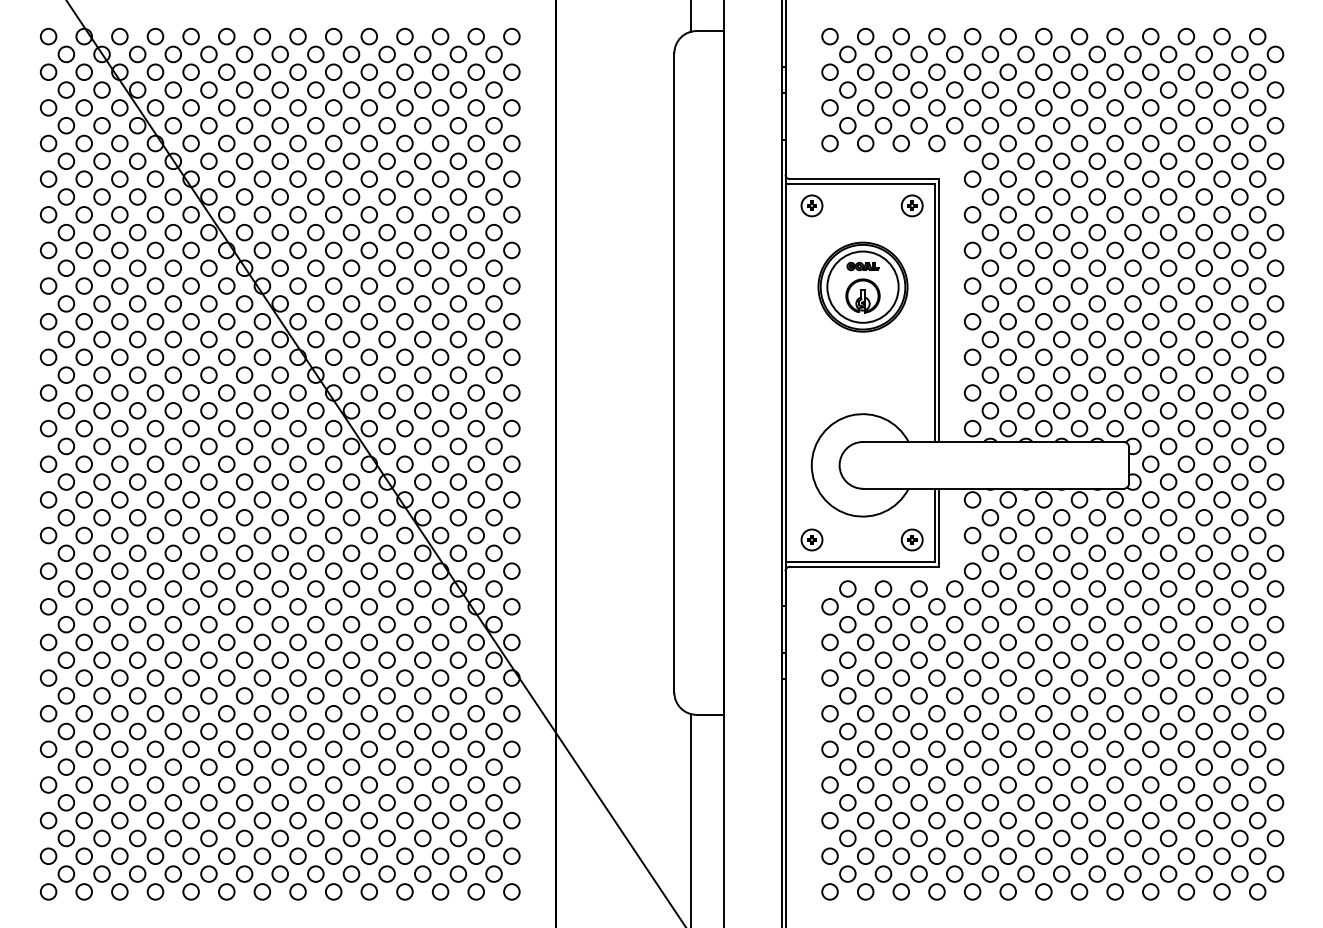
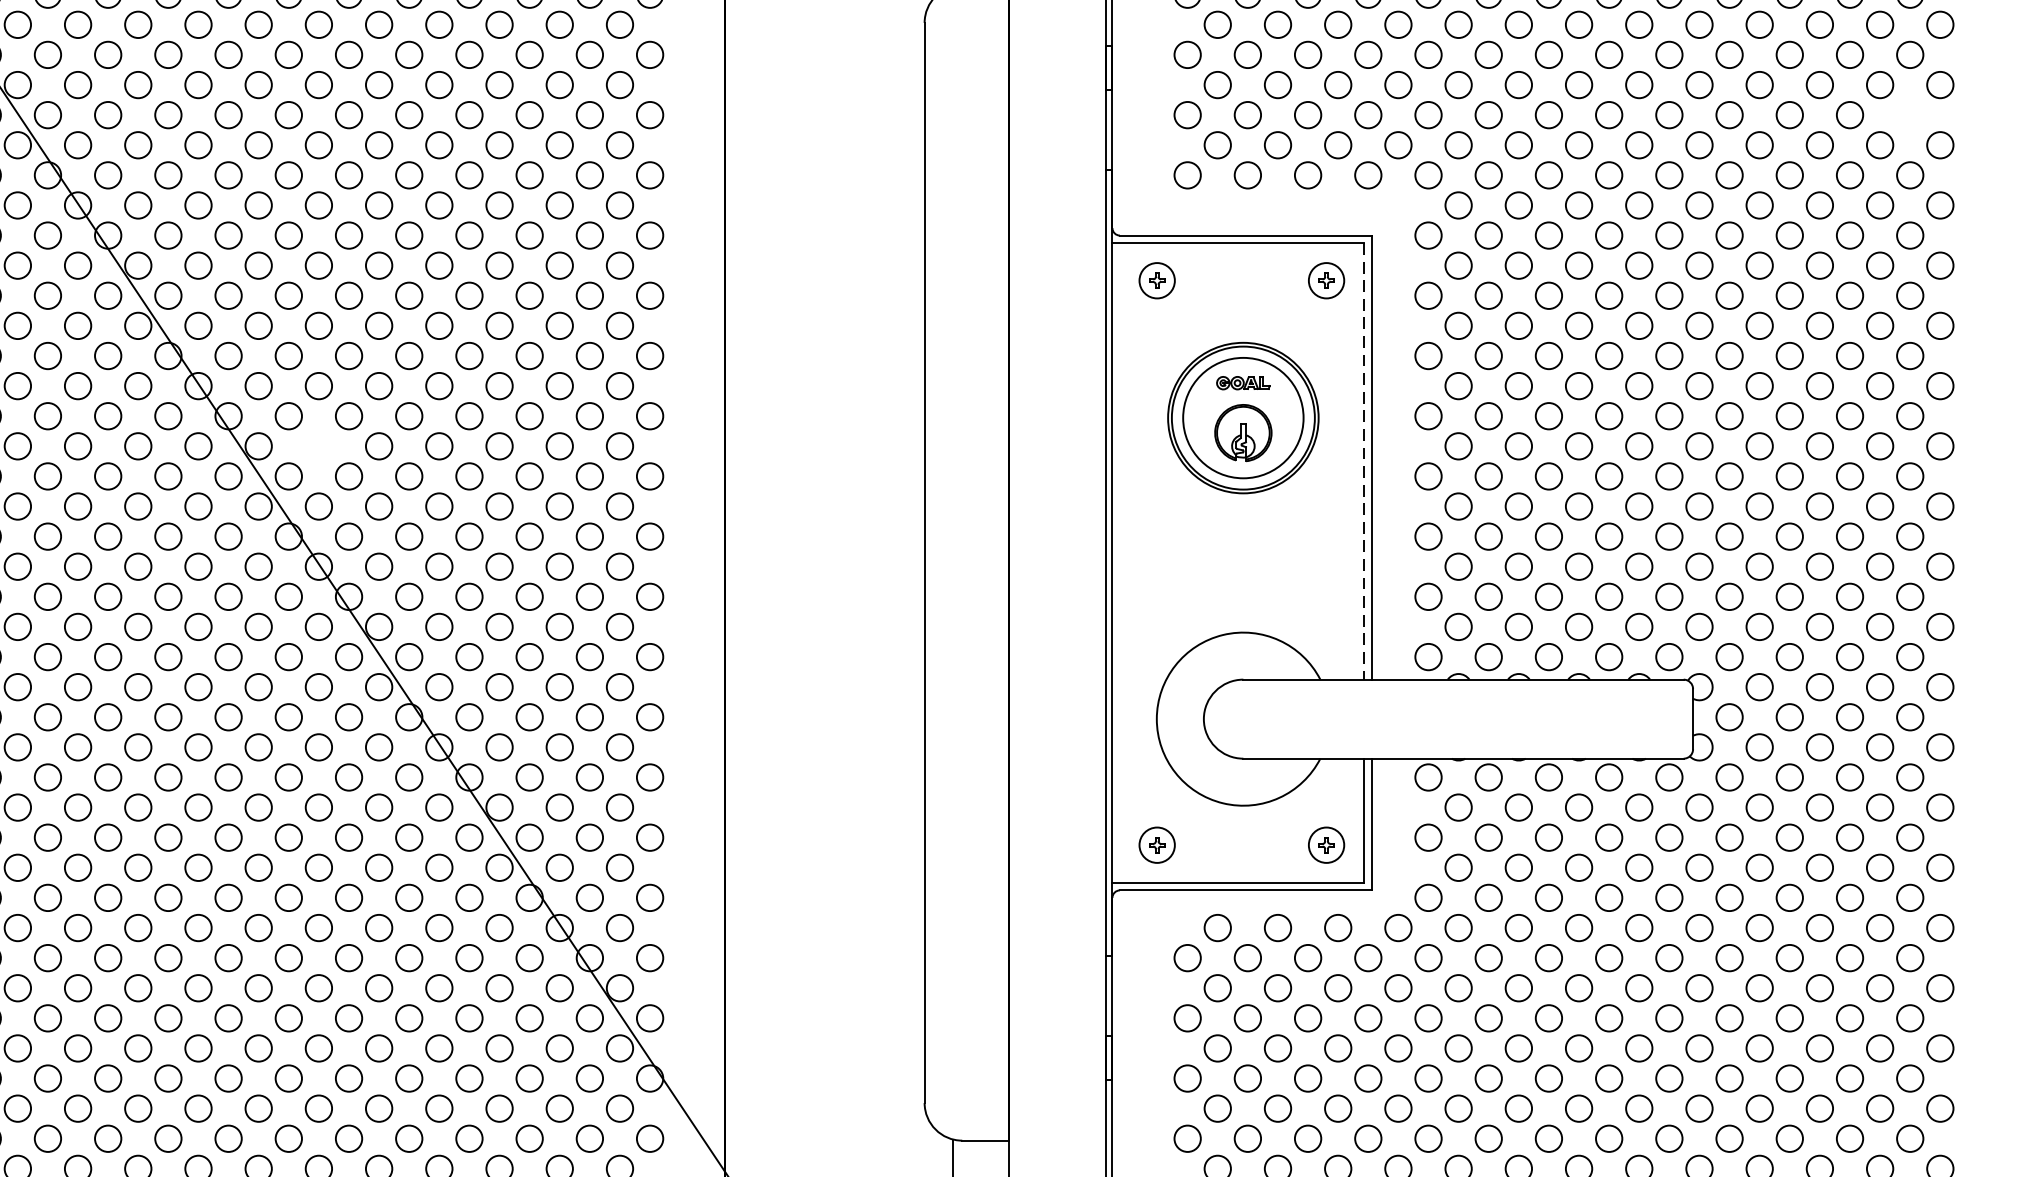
circle: (1257, 107) -> (1909, 114), removed
circle: (315, 303) -> (318, 445), removed
line: (934, 313) -> (1364, 462), solid -> dashed

